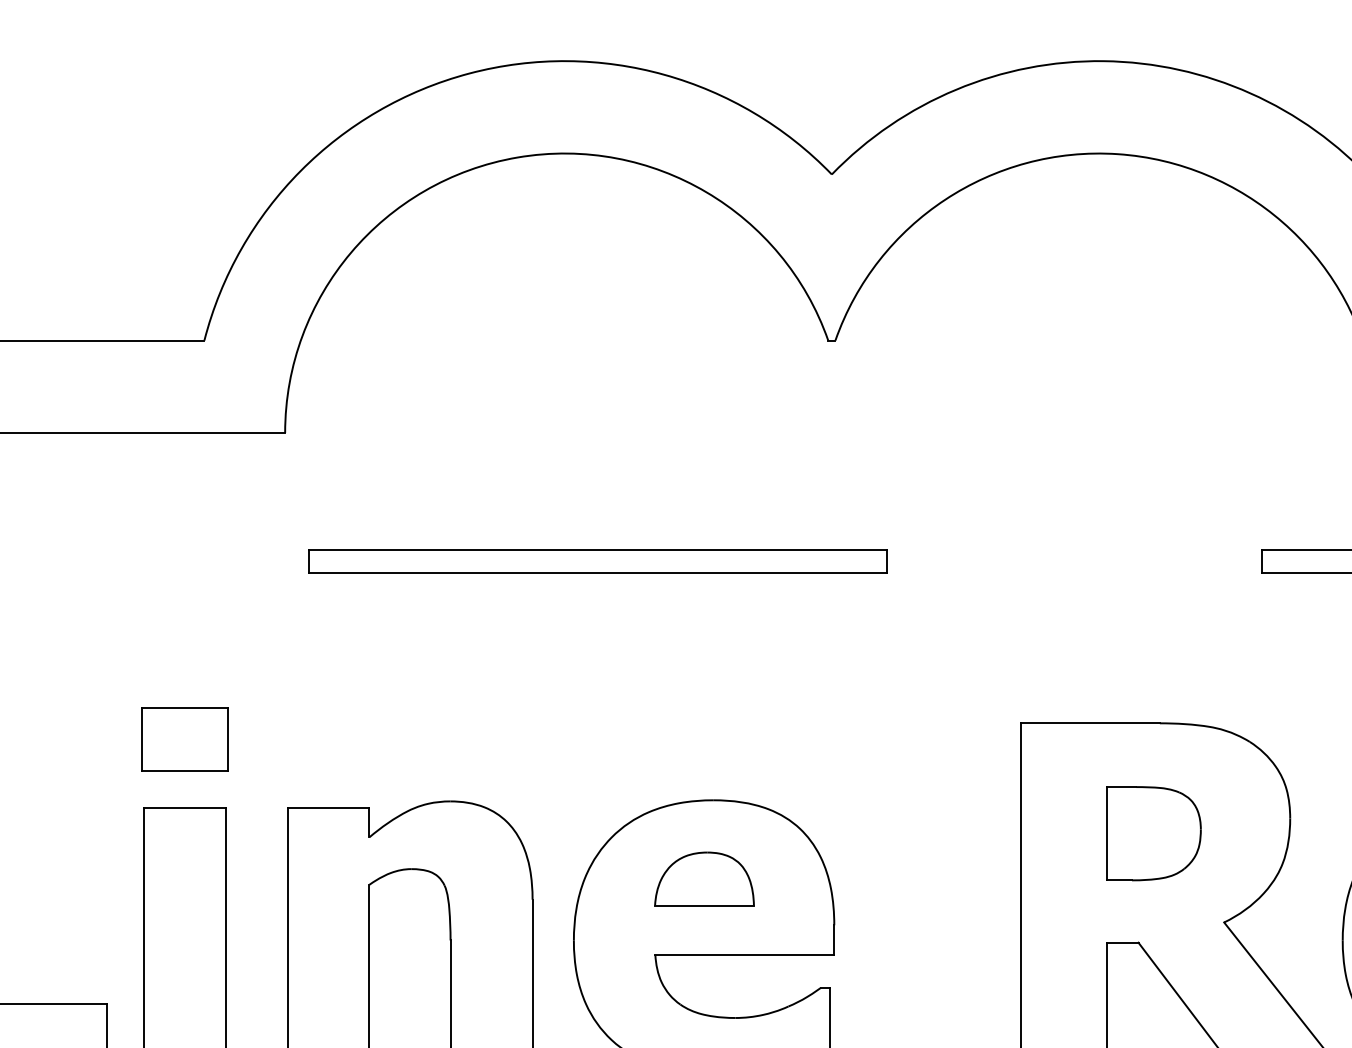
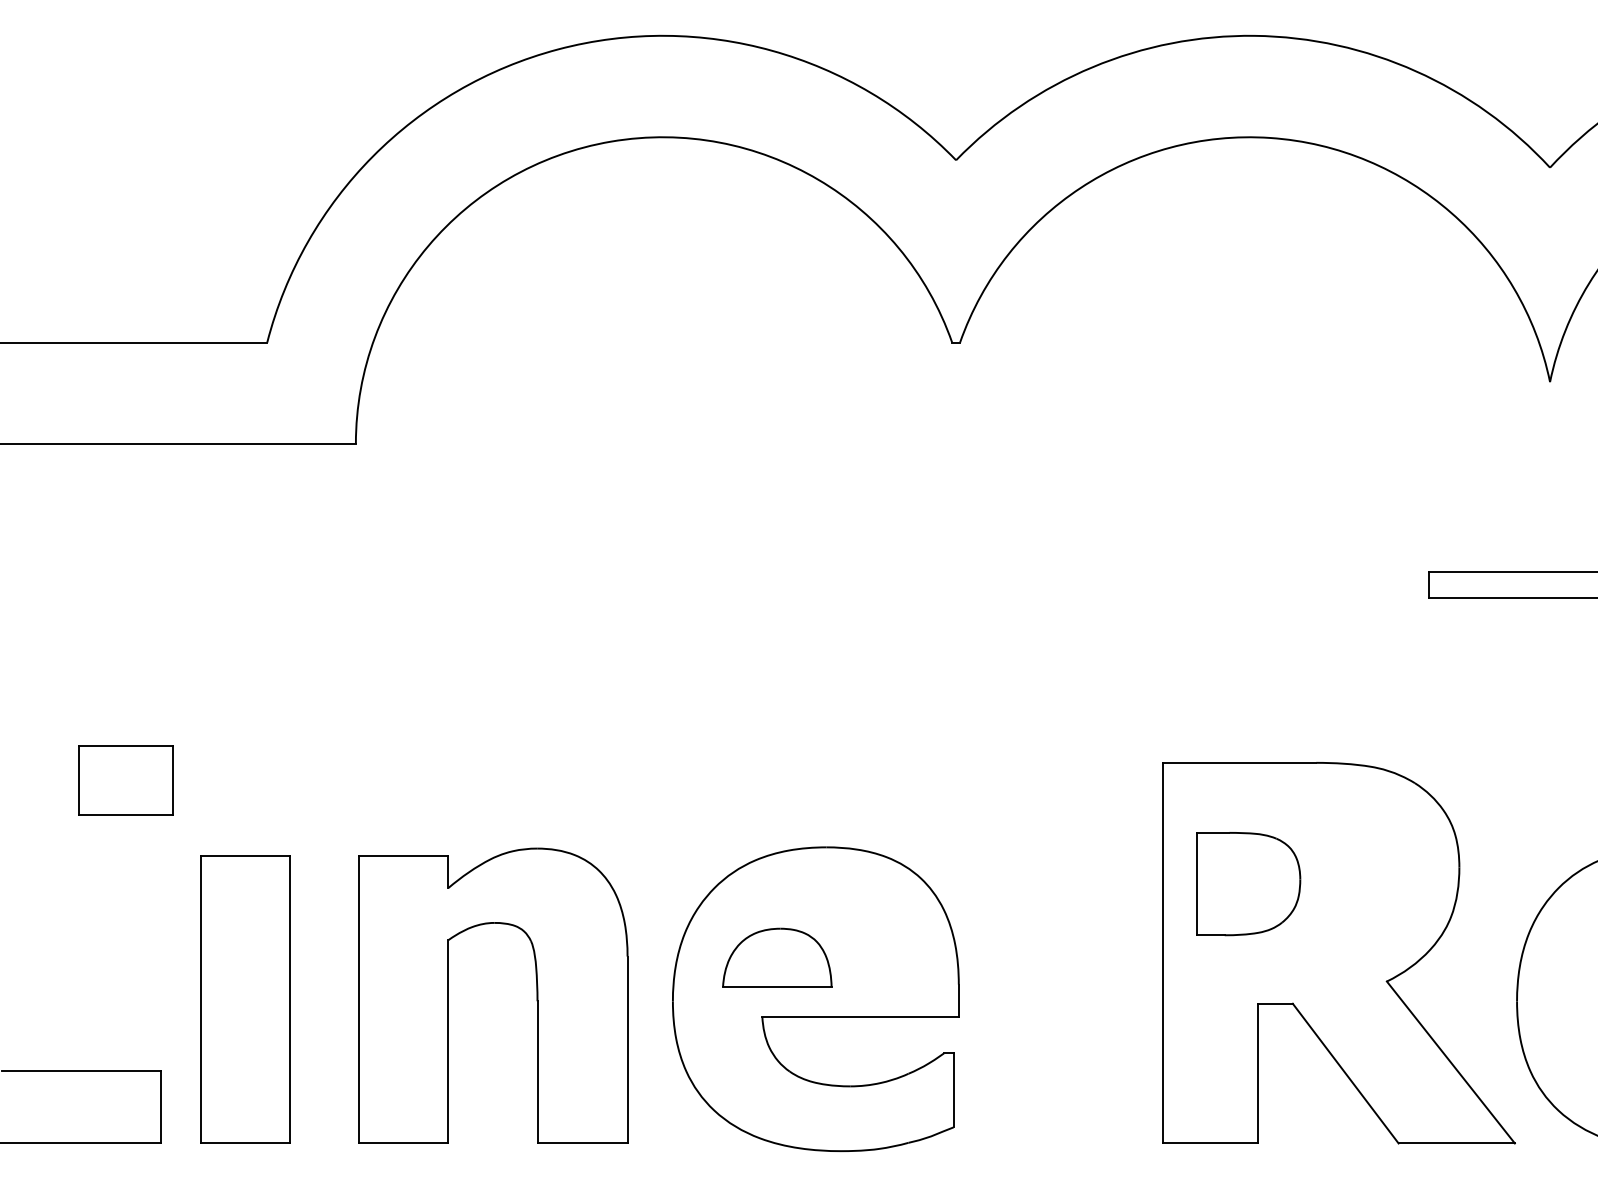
part: (597, 560) -> (698, 584), removed
part: (184, 739) -> (125, 780), moved
part: (1153, 834) -> (1248, 884), moved
part: (704, 878) -> (777, 957), moved

